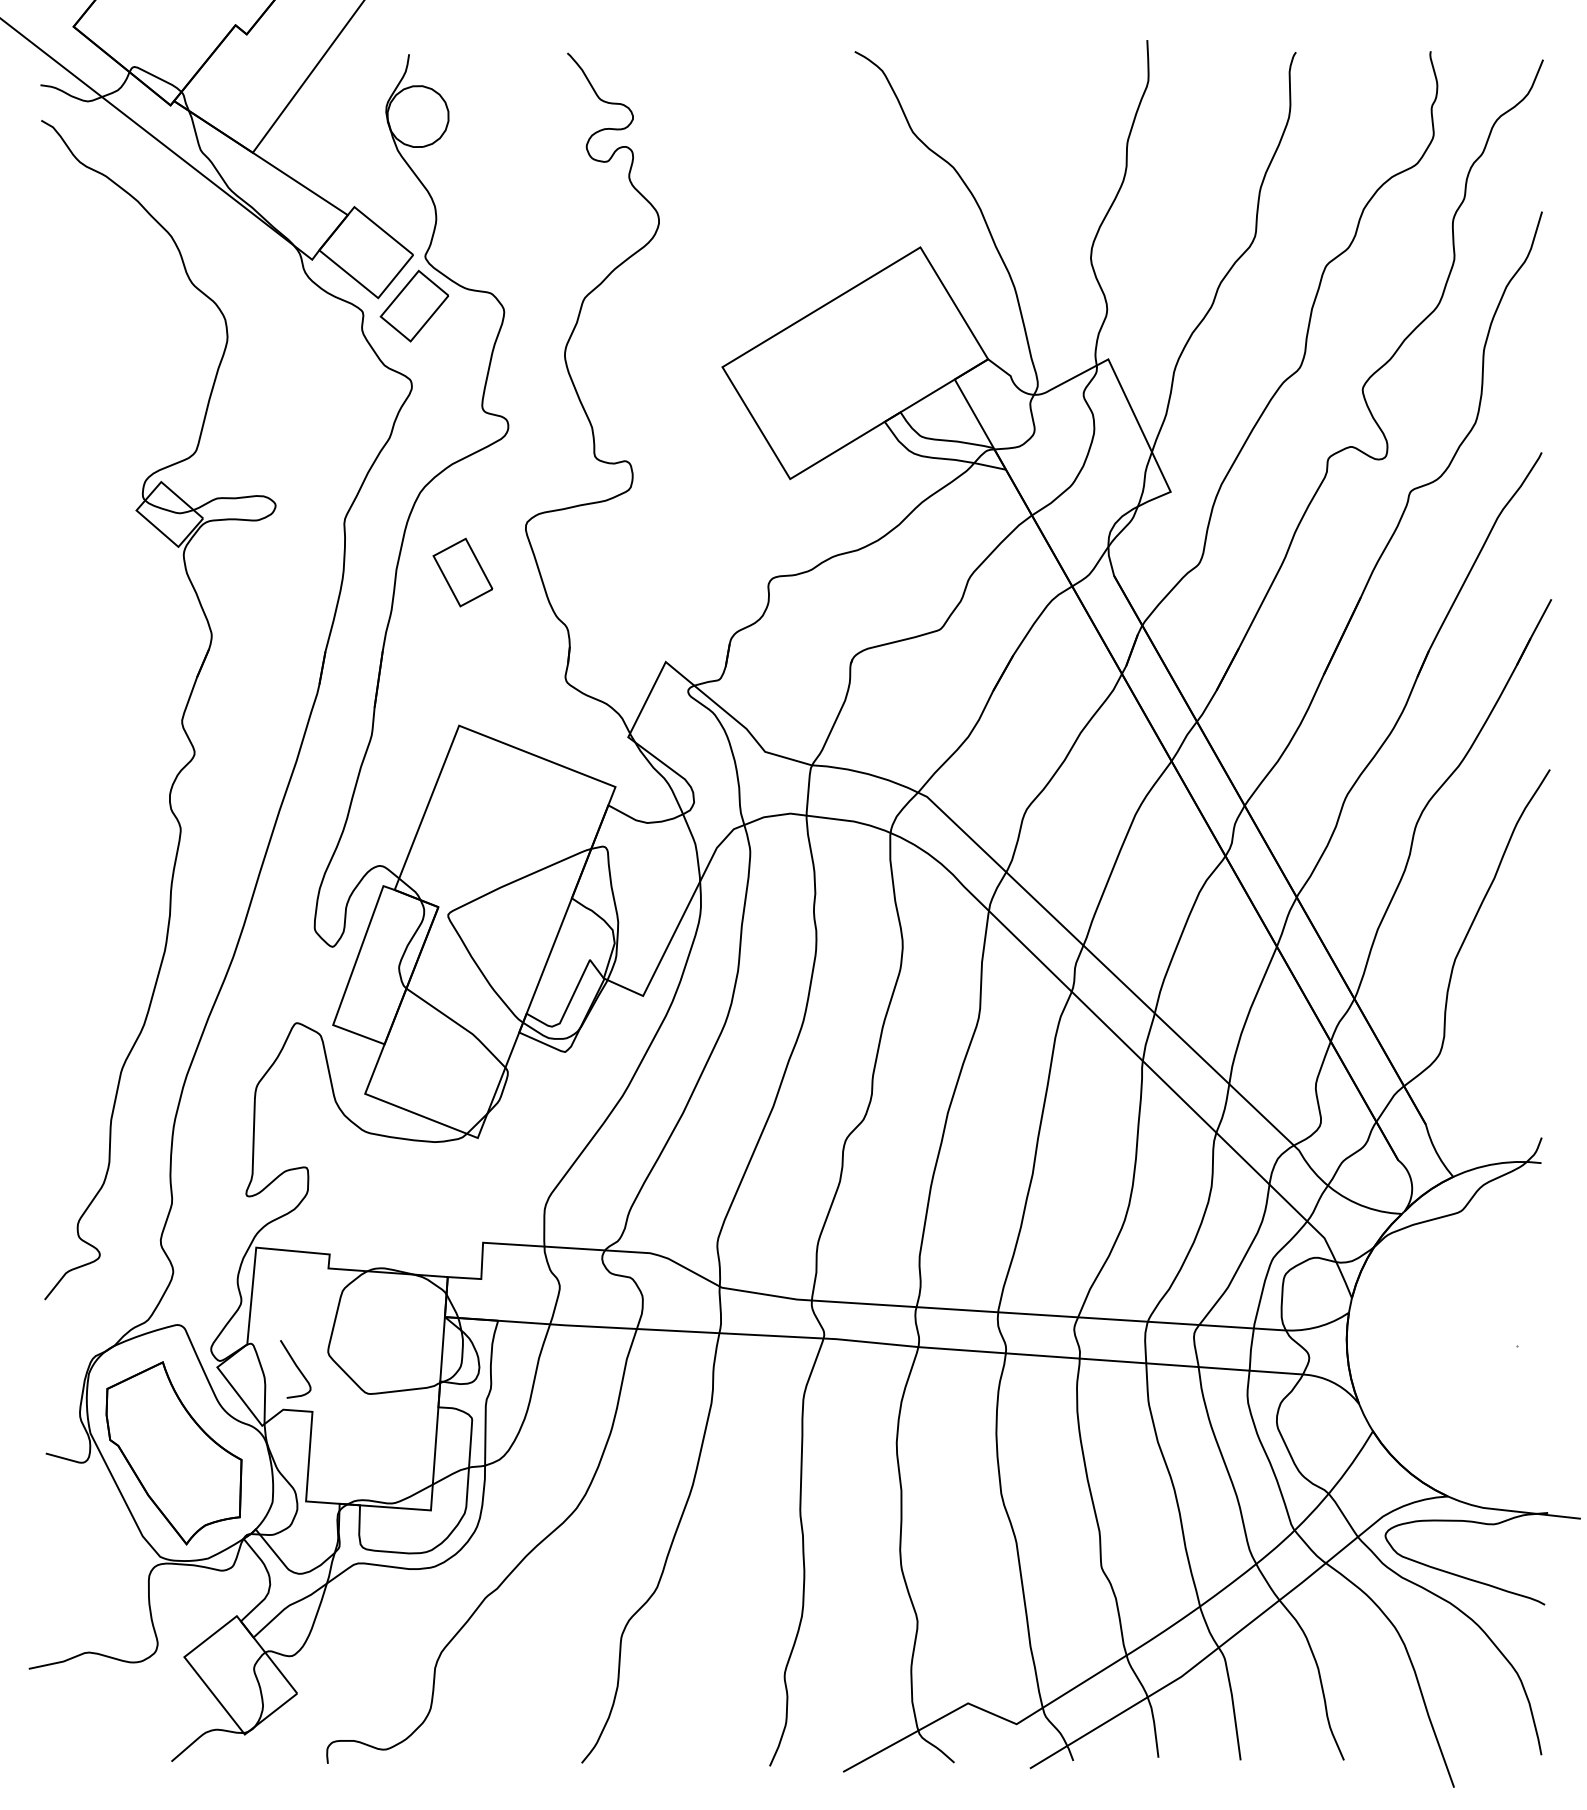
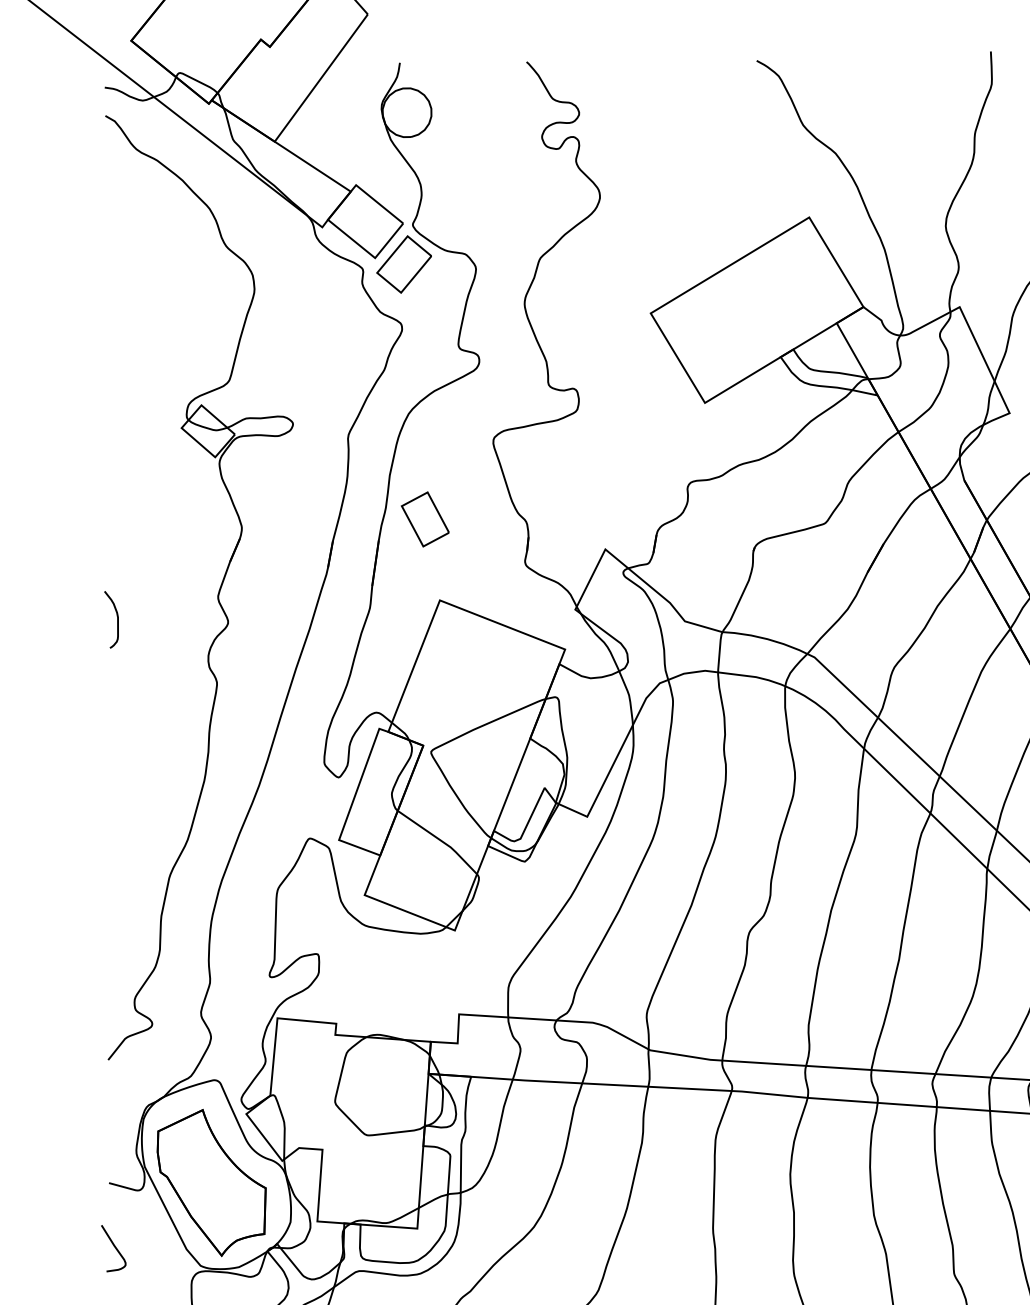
part: (462, 572) -> (425, 519), moved
curve: (56, 749) -> (117, 619), added
curve: (297, 1369) -> (115, 1248), moved

